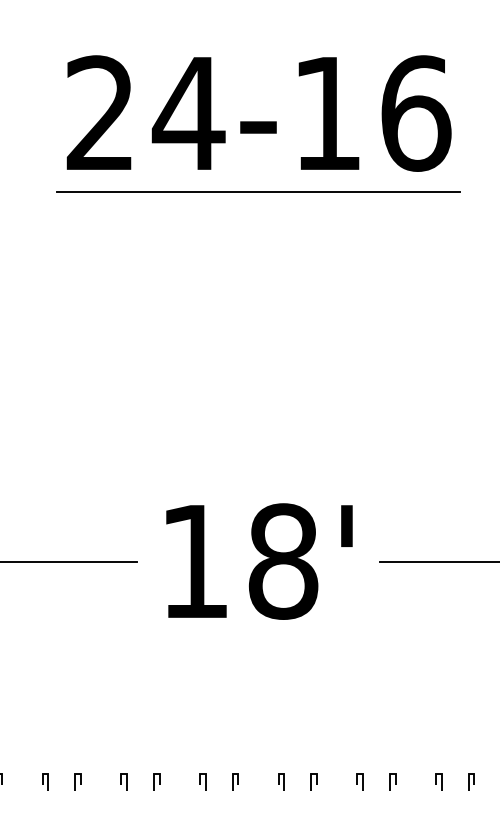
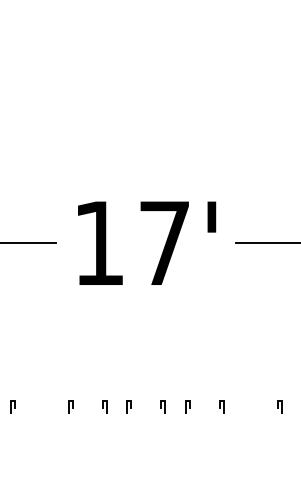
text: (283, 561) -> (164, 243), 18' -> 17'
line: (121, 781) -> (44, 406), removed
line: (390, 781) -> (244, 406), removed

